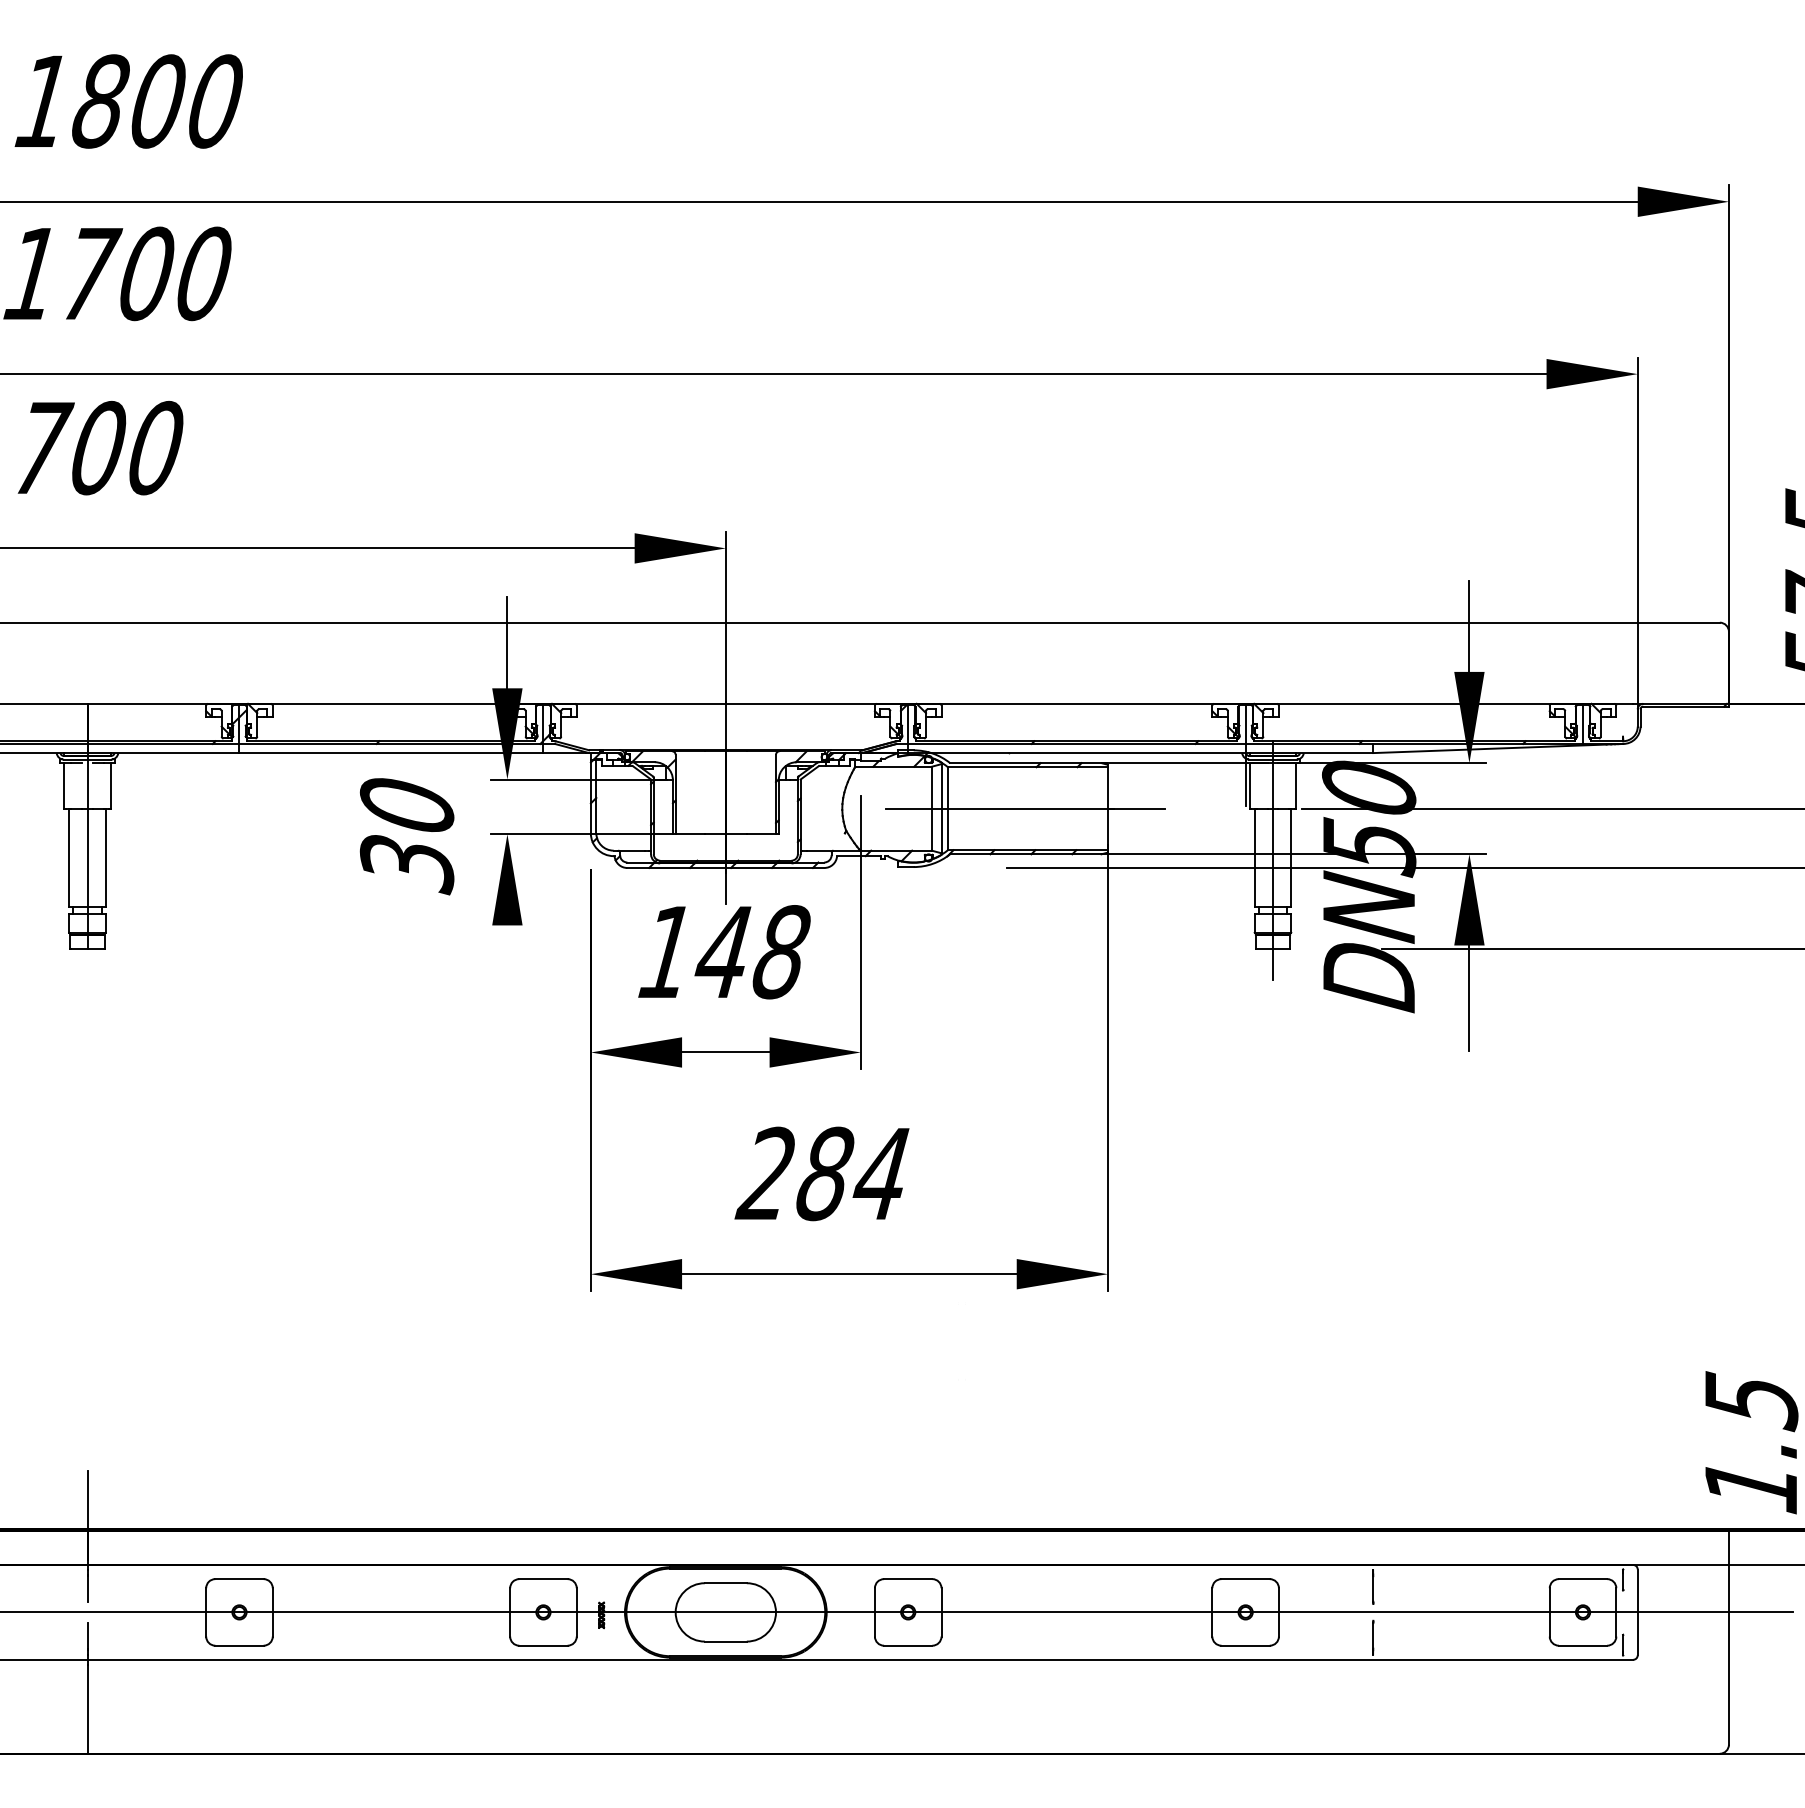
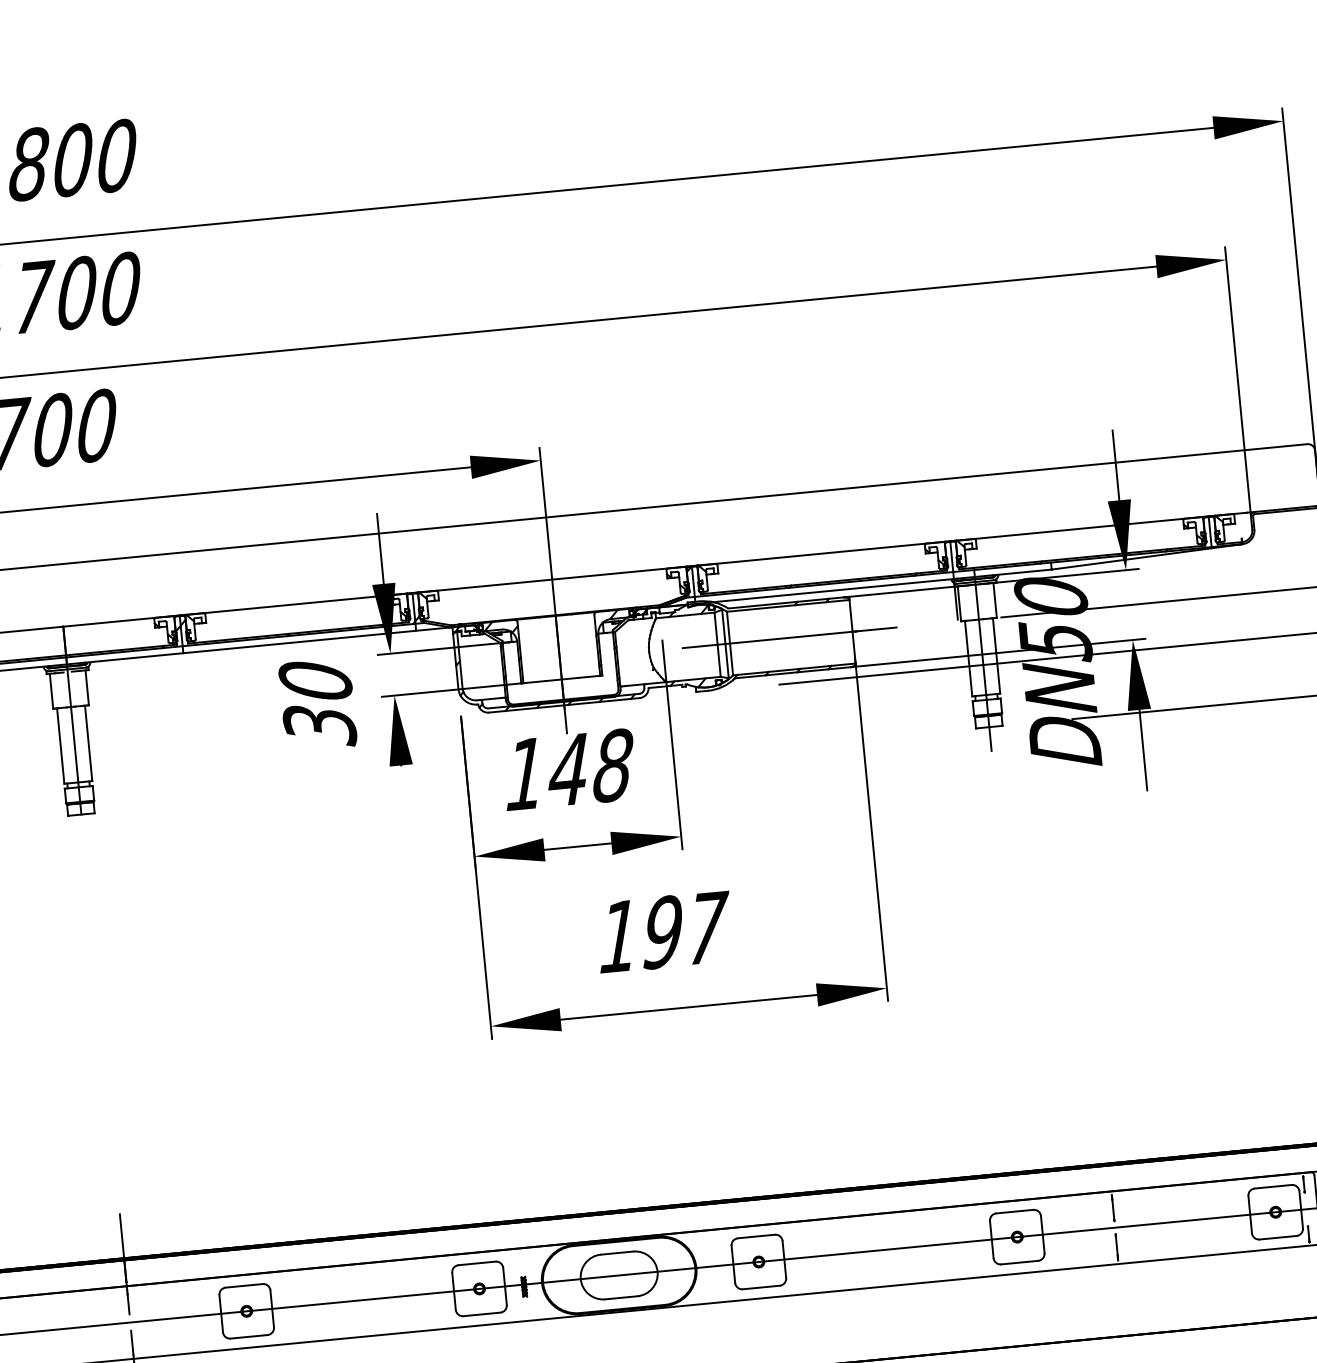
text: (825, 1173) -> (663, 931), 284 -> 197

